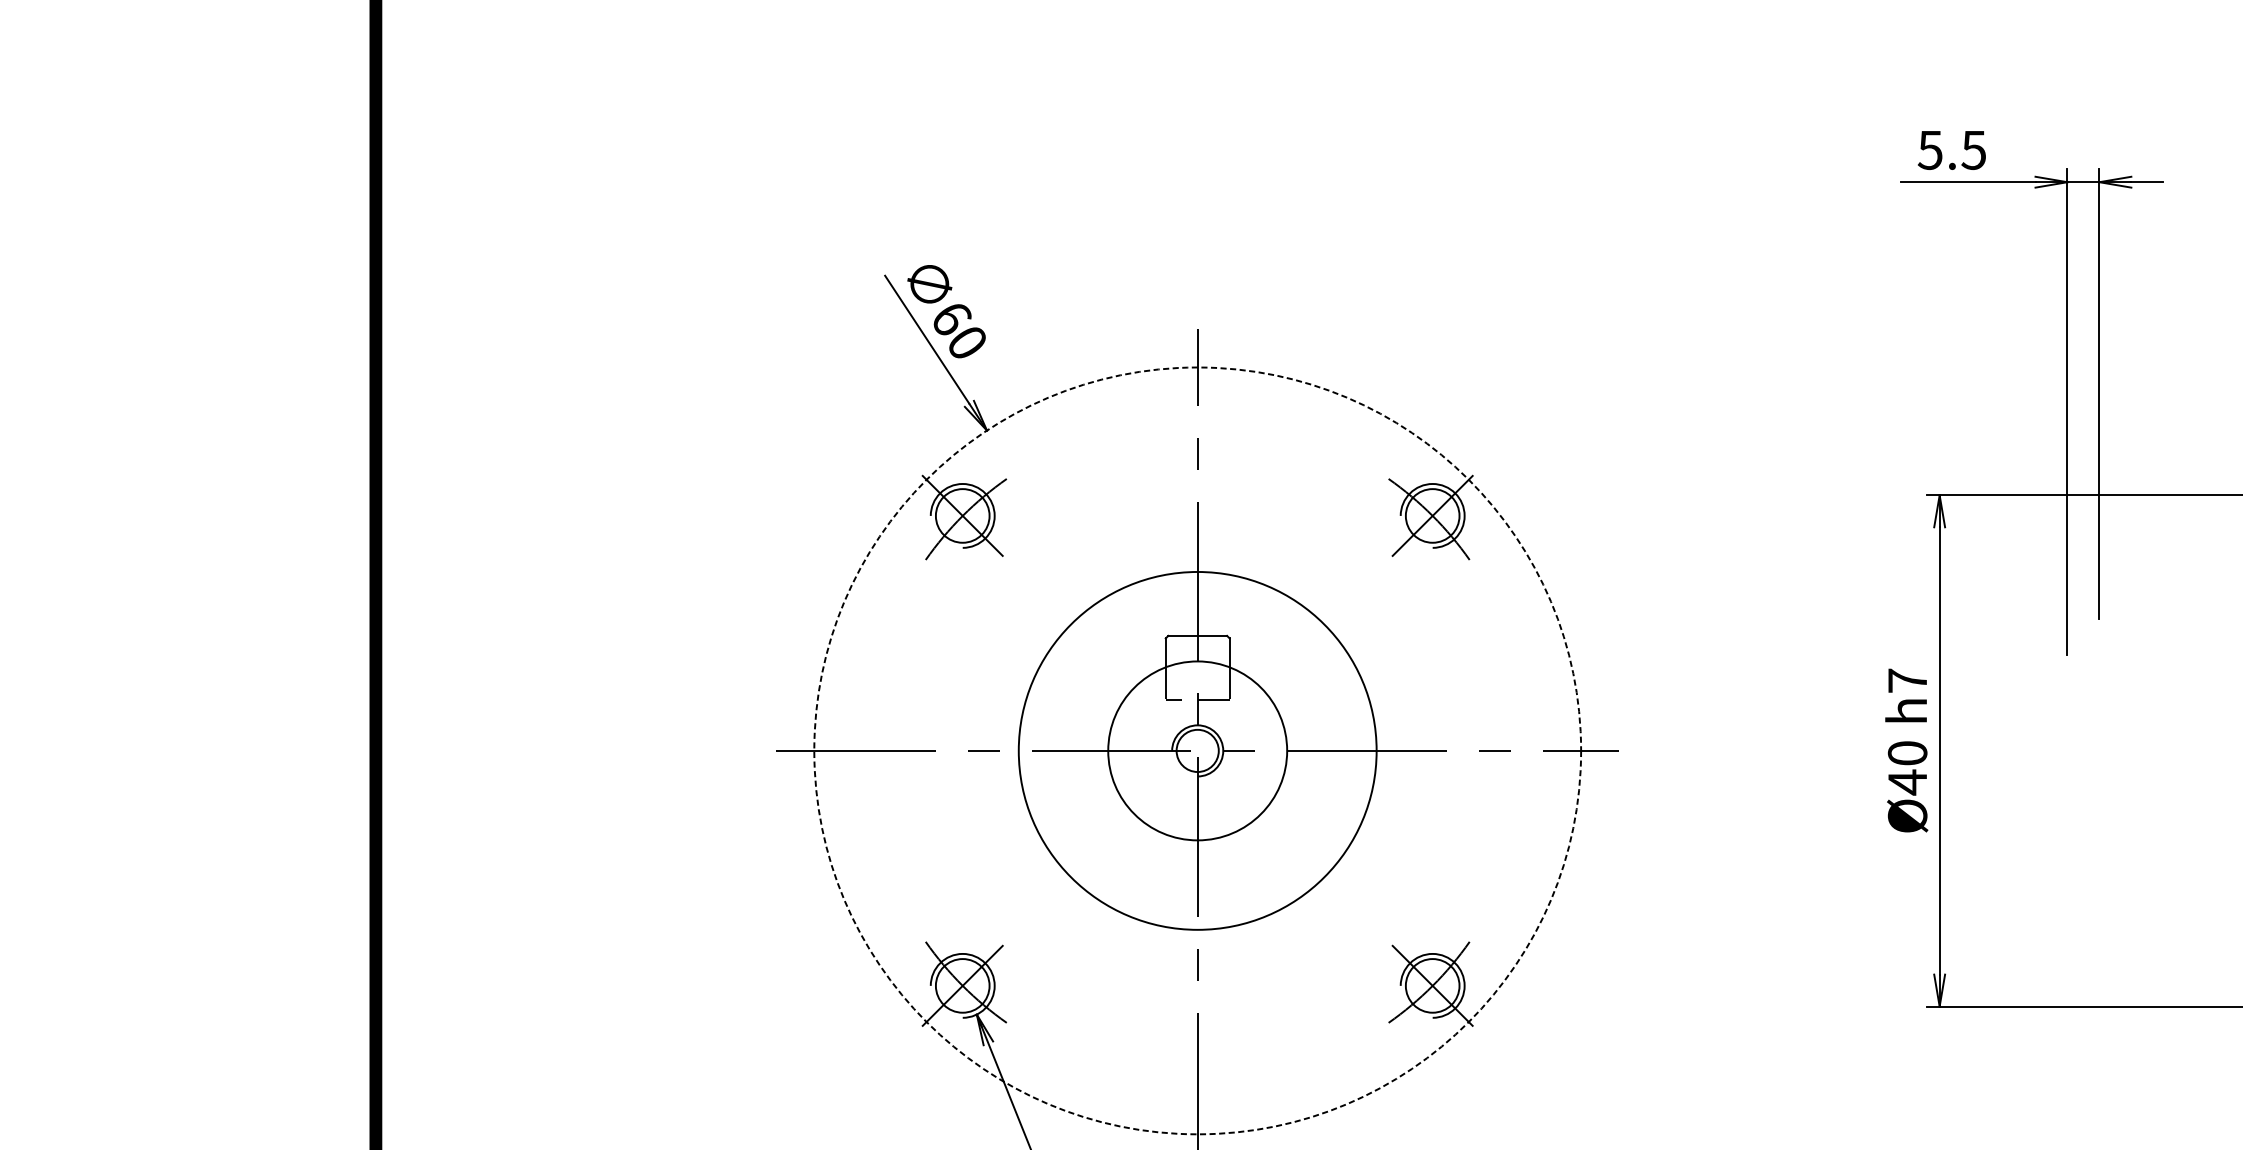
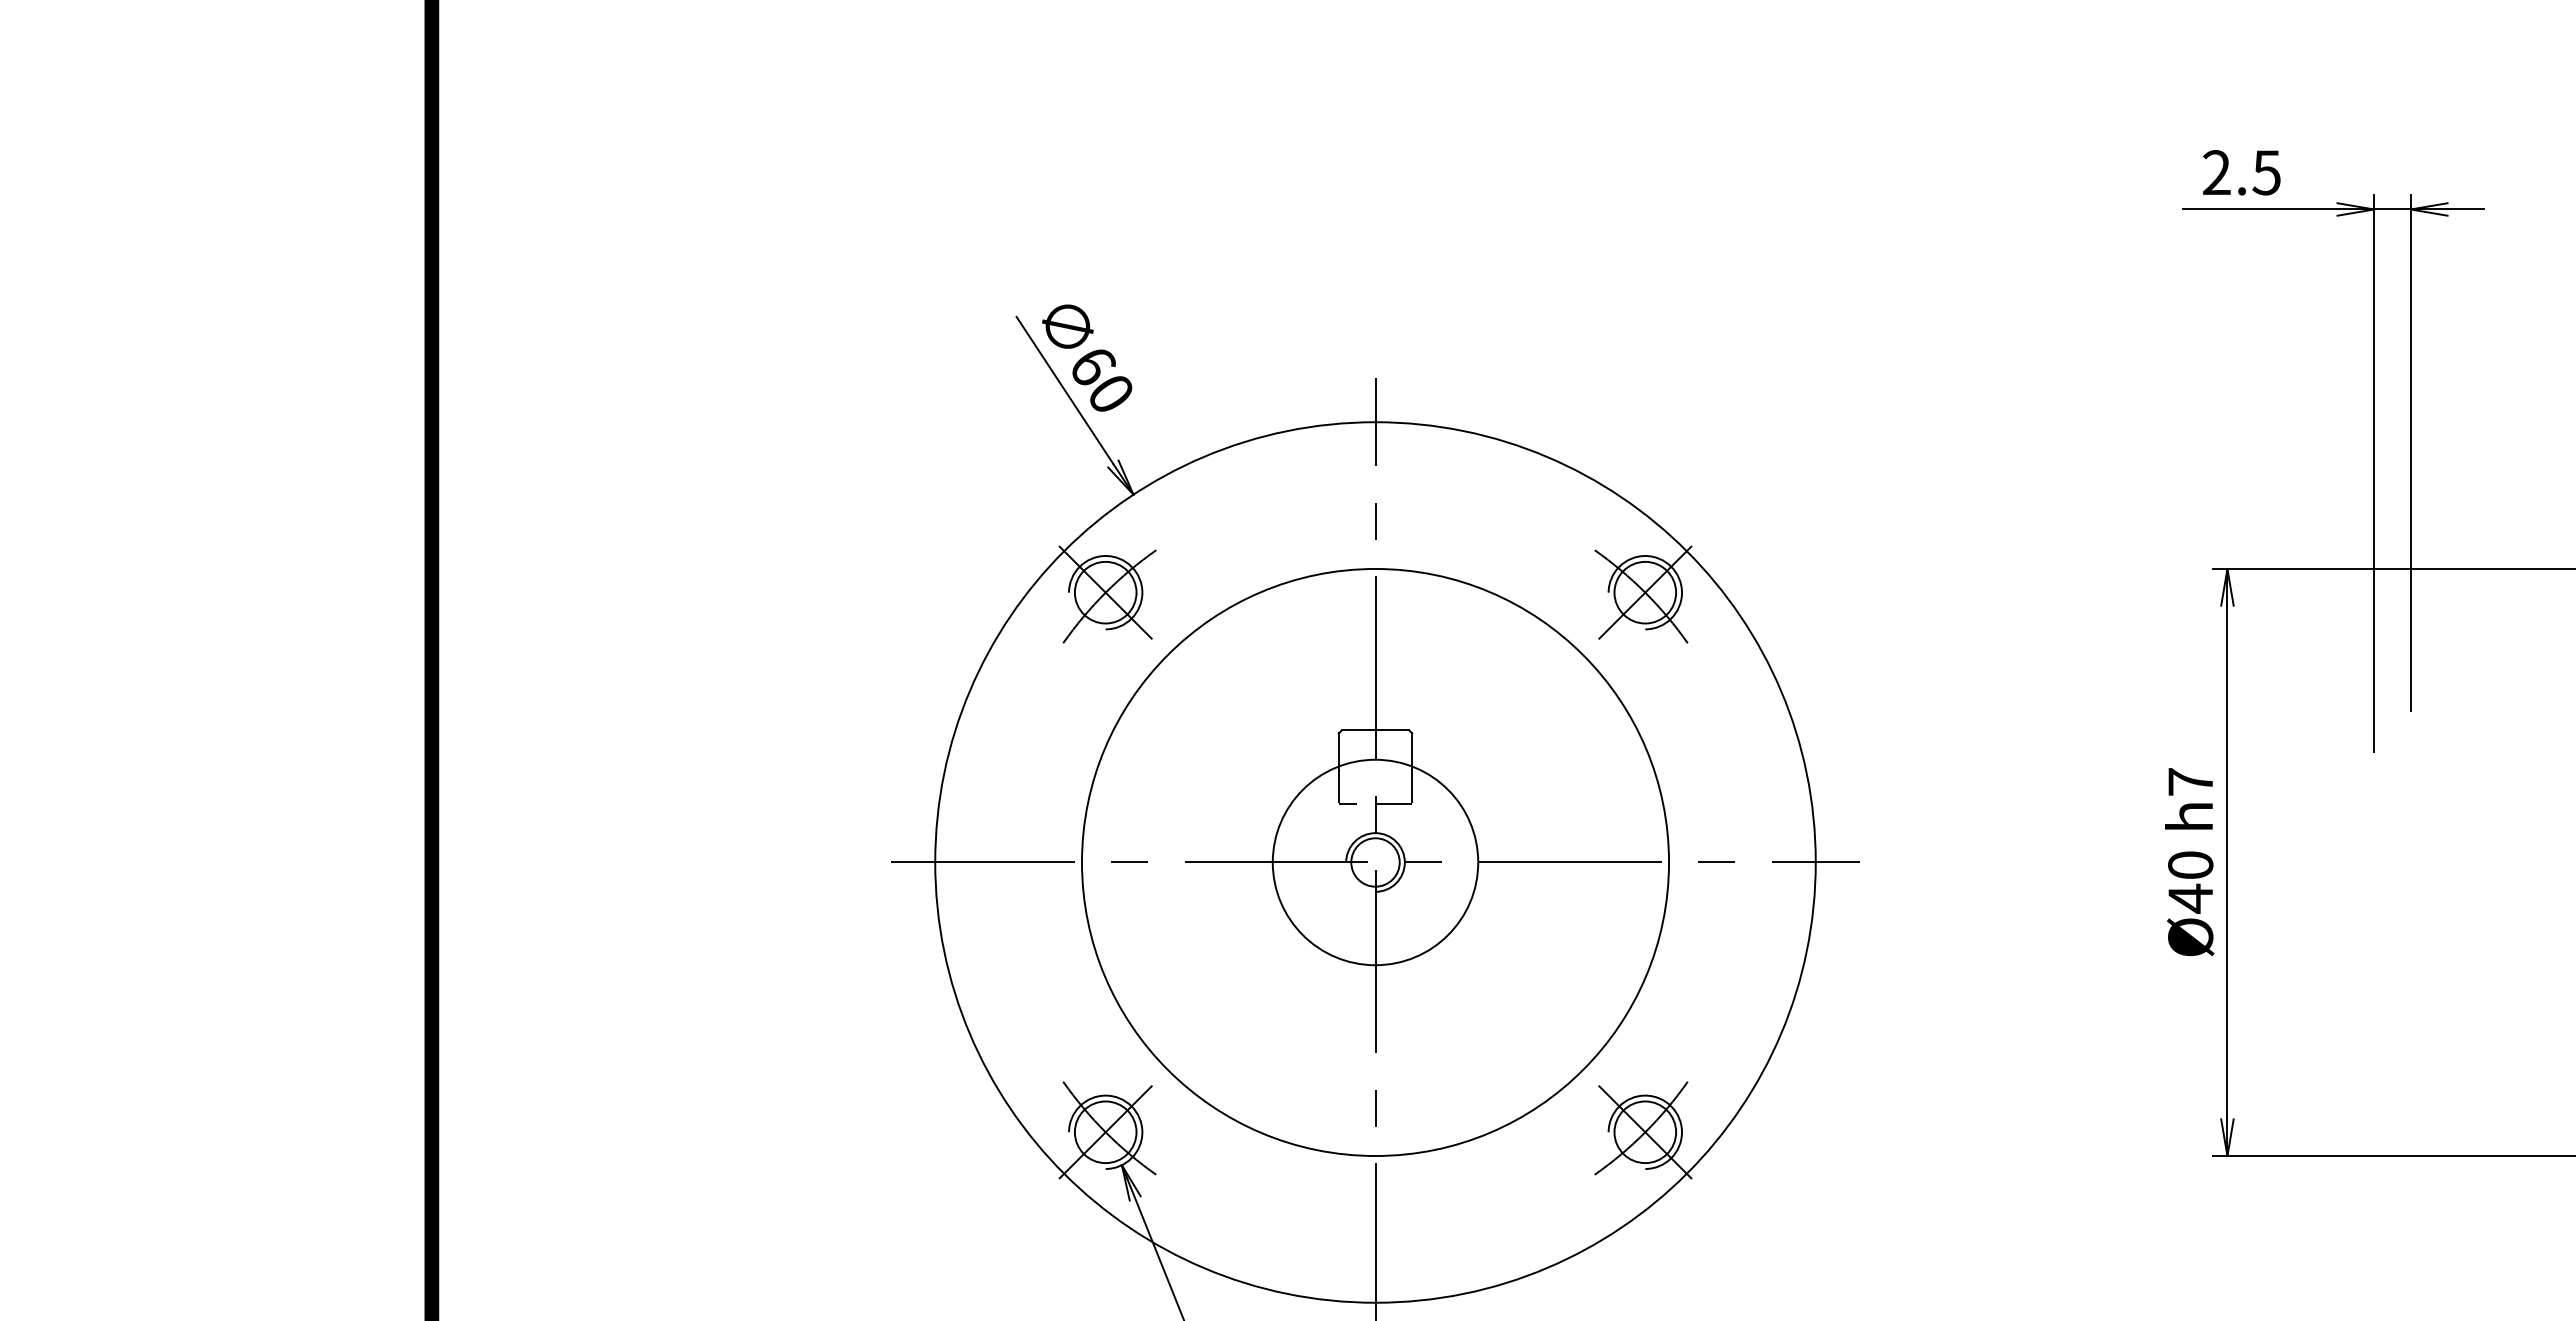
text: (1930, 150) -> (2216, 172), 5.5 -> 2.5
circle: (1197, 750) -> (1375, 862), dashed -> solid
circle: (1197, 750) -> (1375, 862), size x1.43

